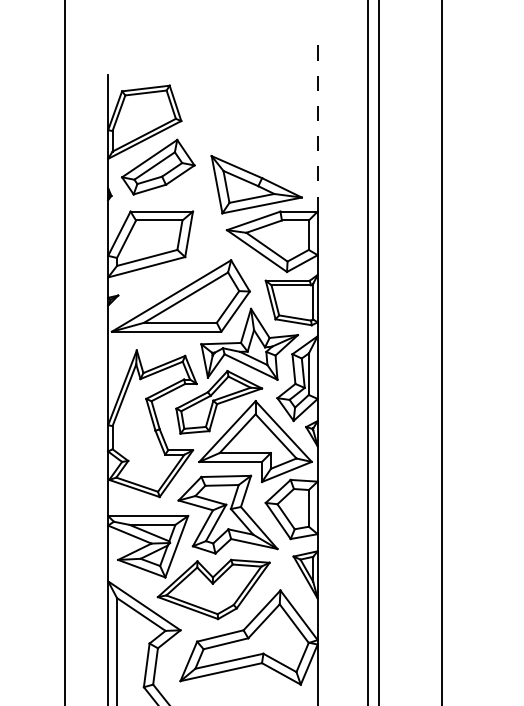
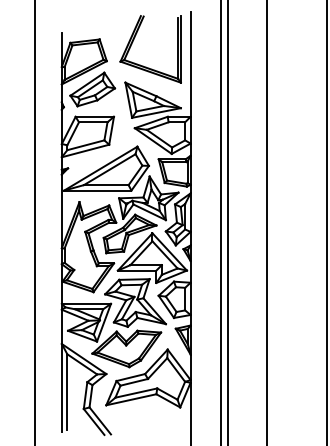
line: (317, 126) -> (190, 64), dashed -> solid
part: (241, 128) -> (143, 65), added

